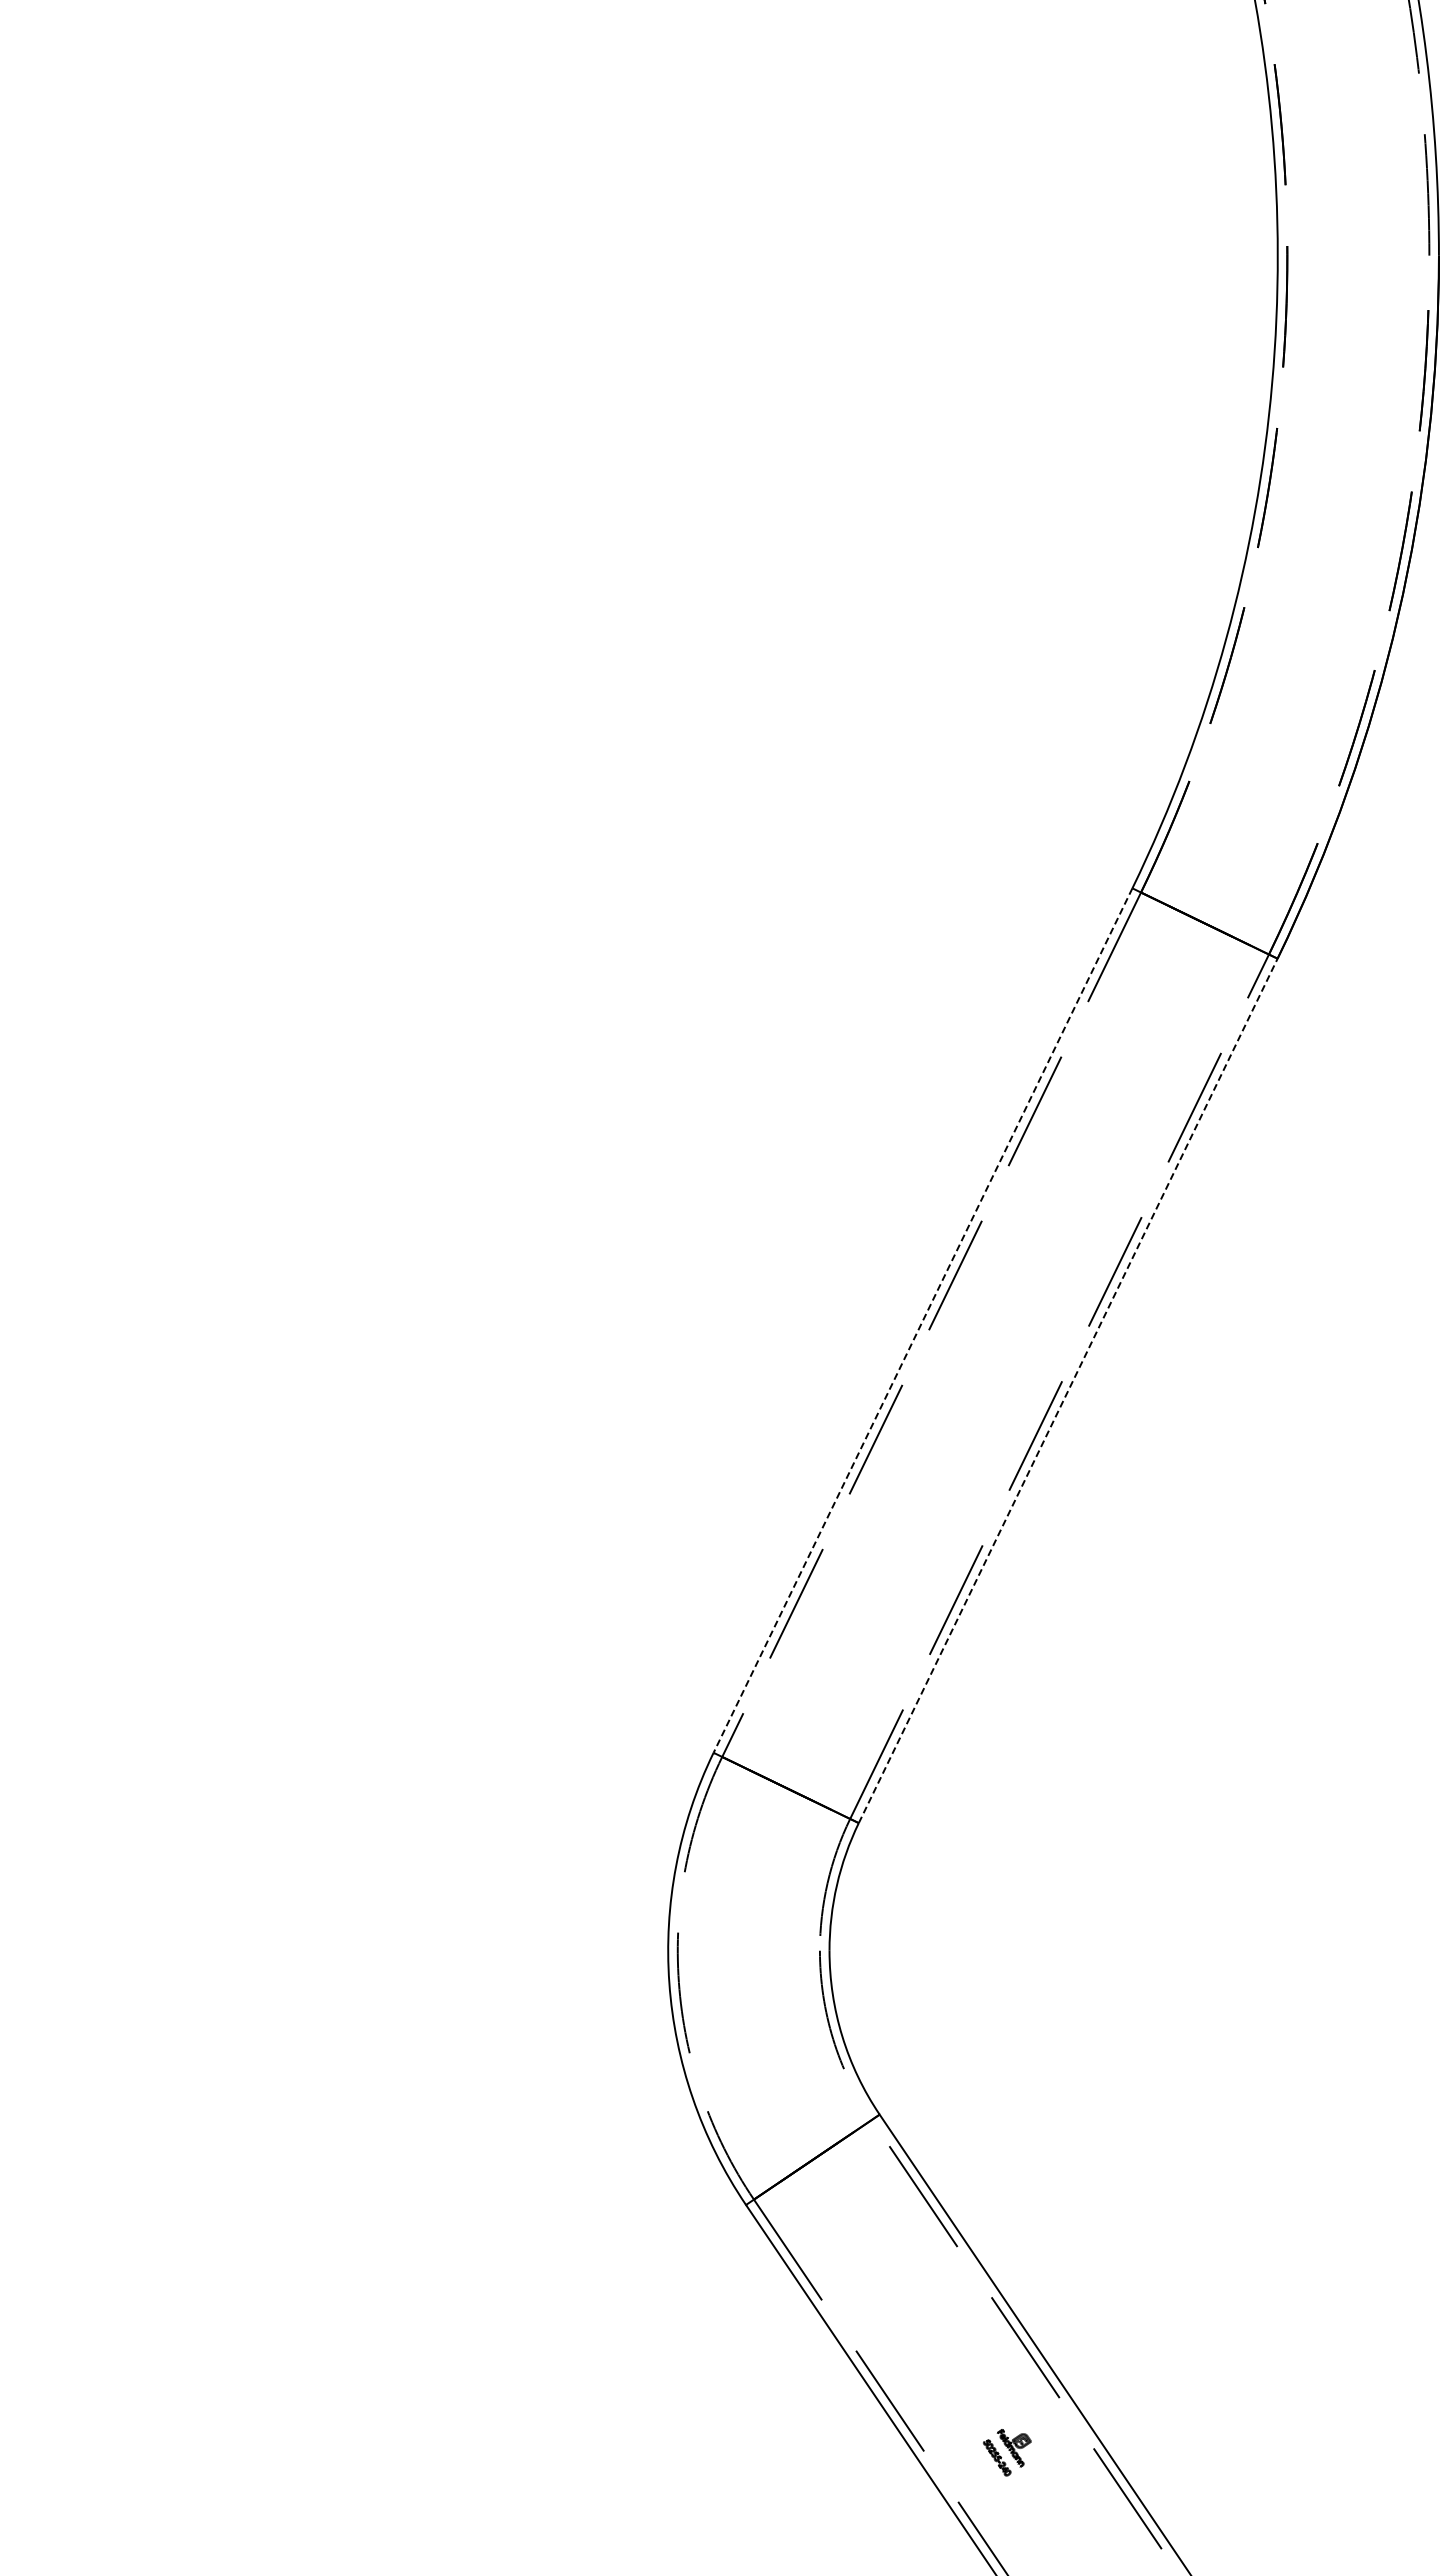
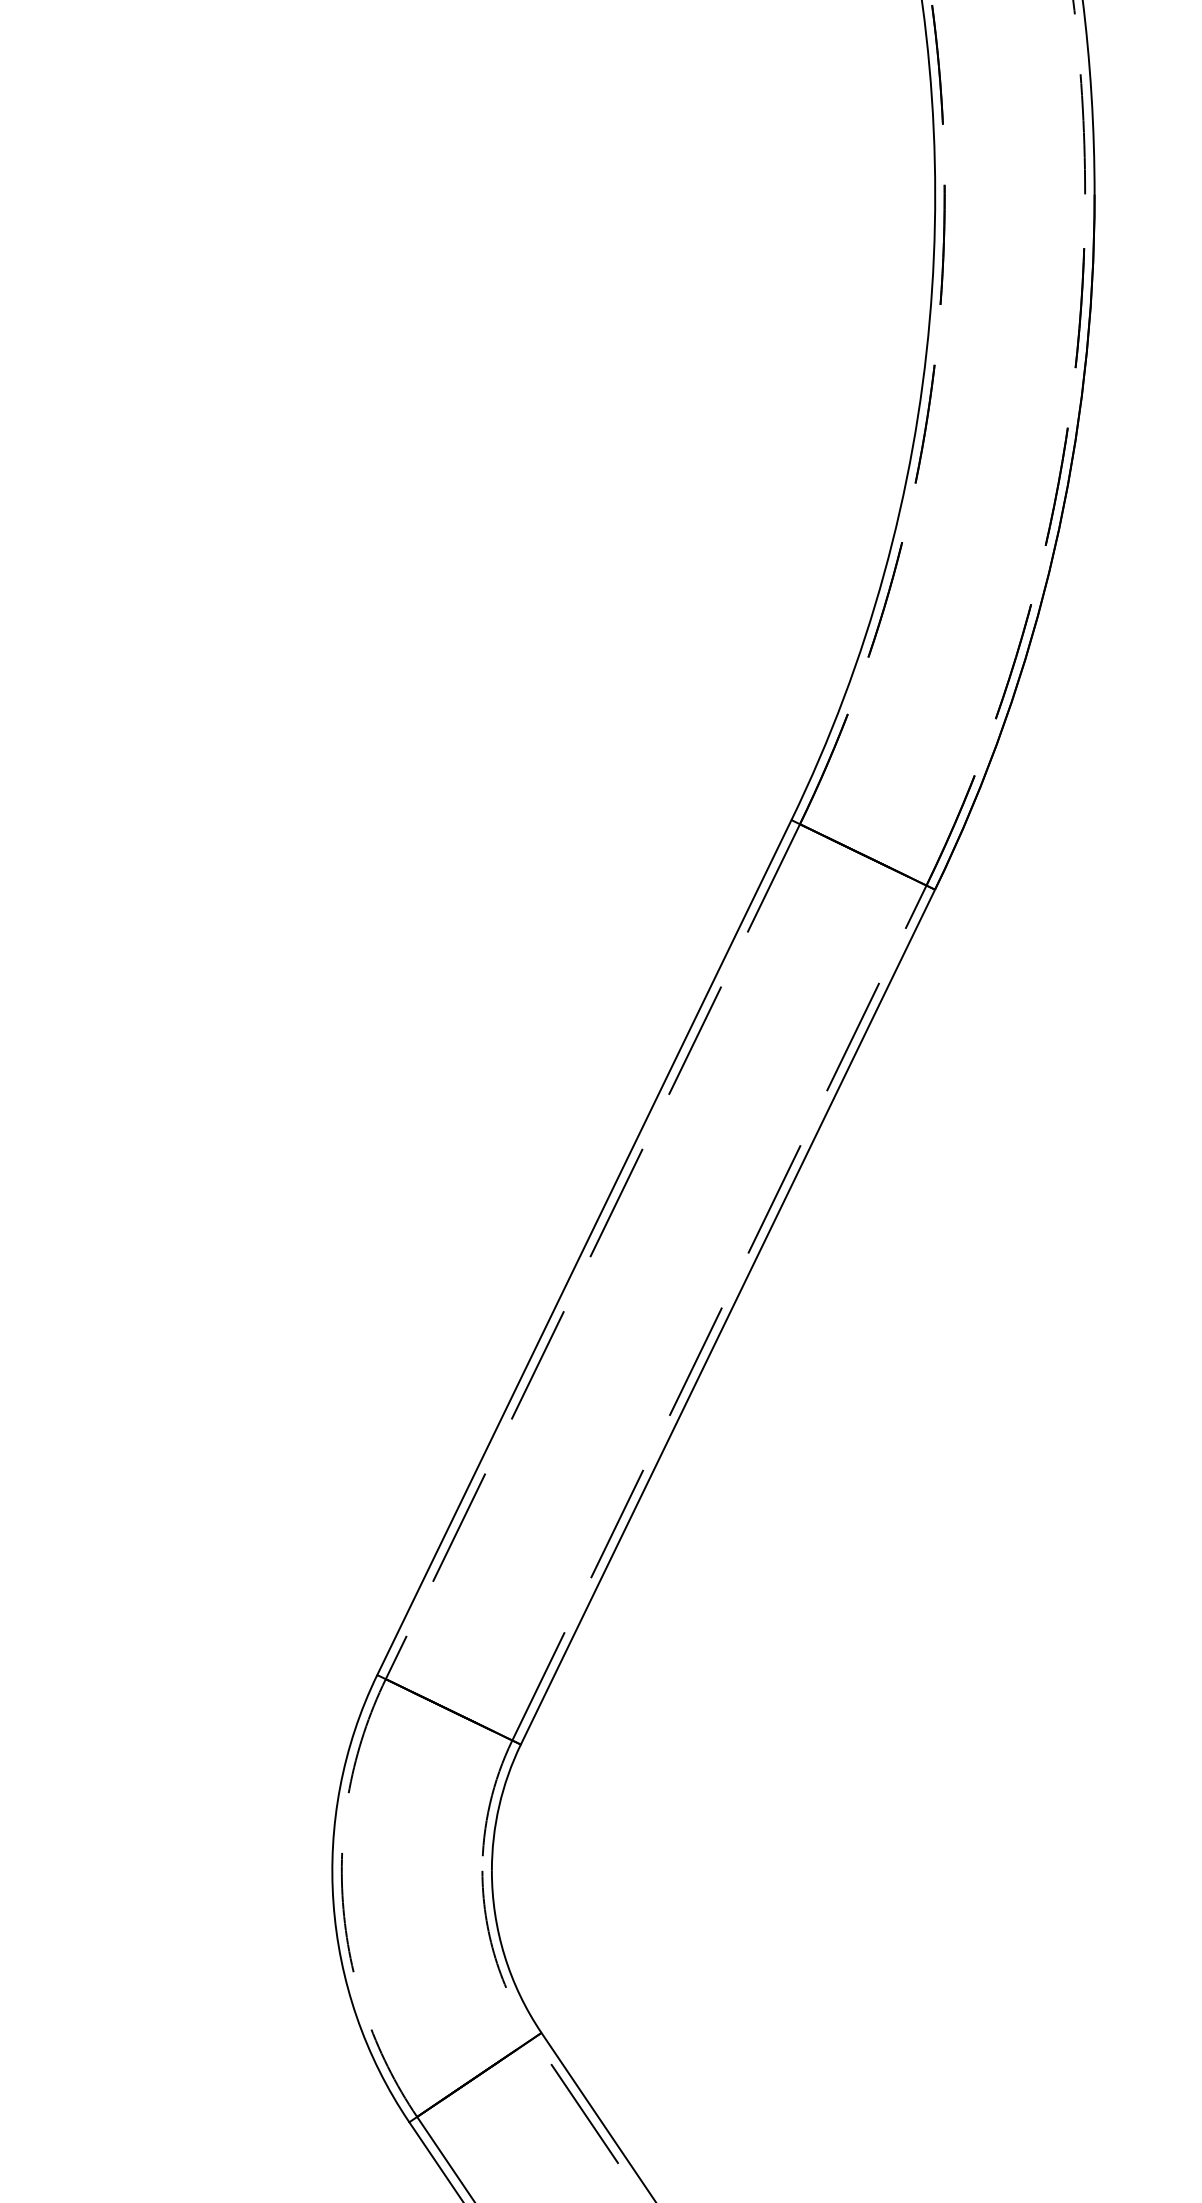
line: (922, 1321) -> (583, 1248), dashed -> solid
line: (1068, 1390) -> (728, 1316), dashed -> solid

